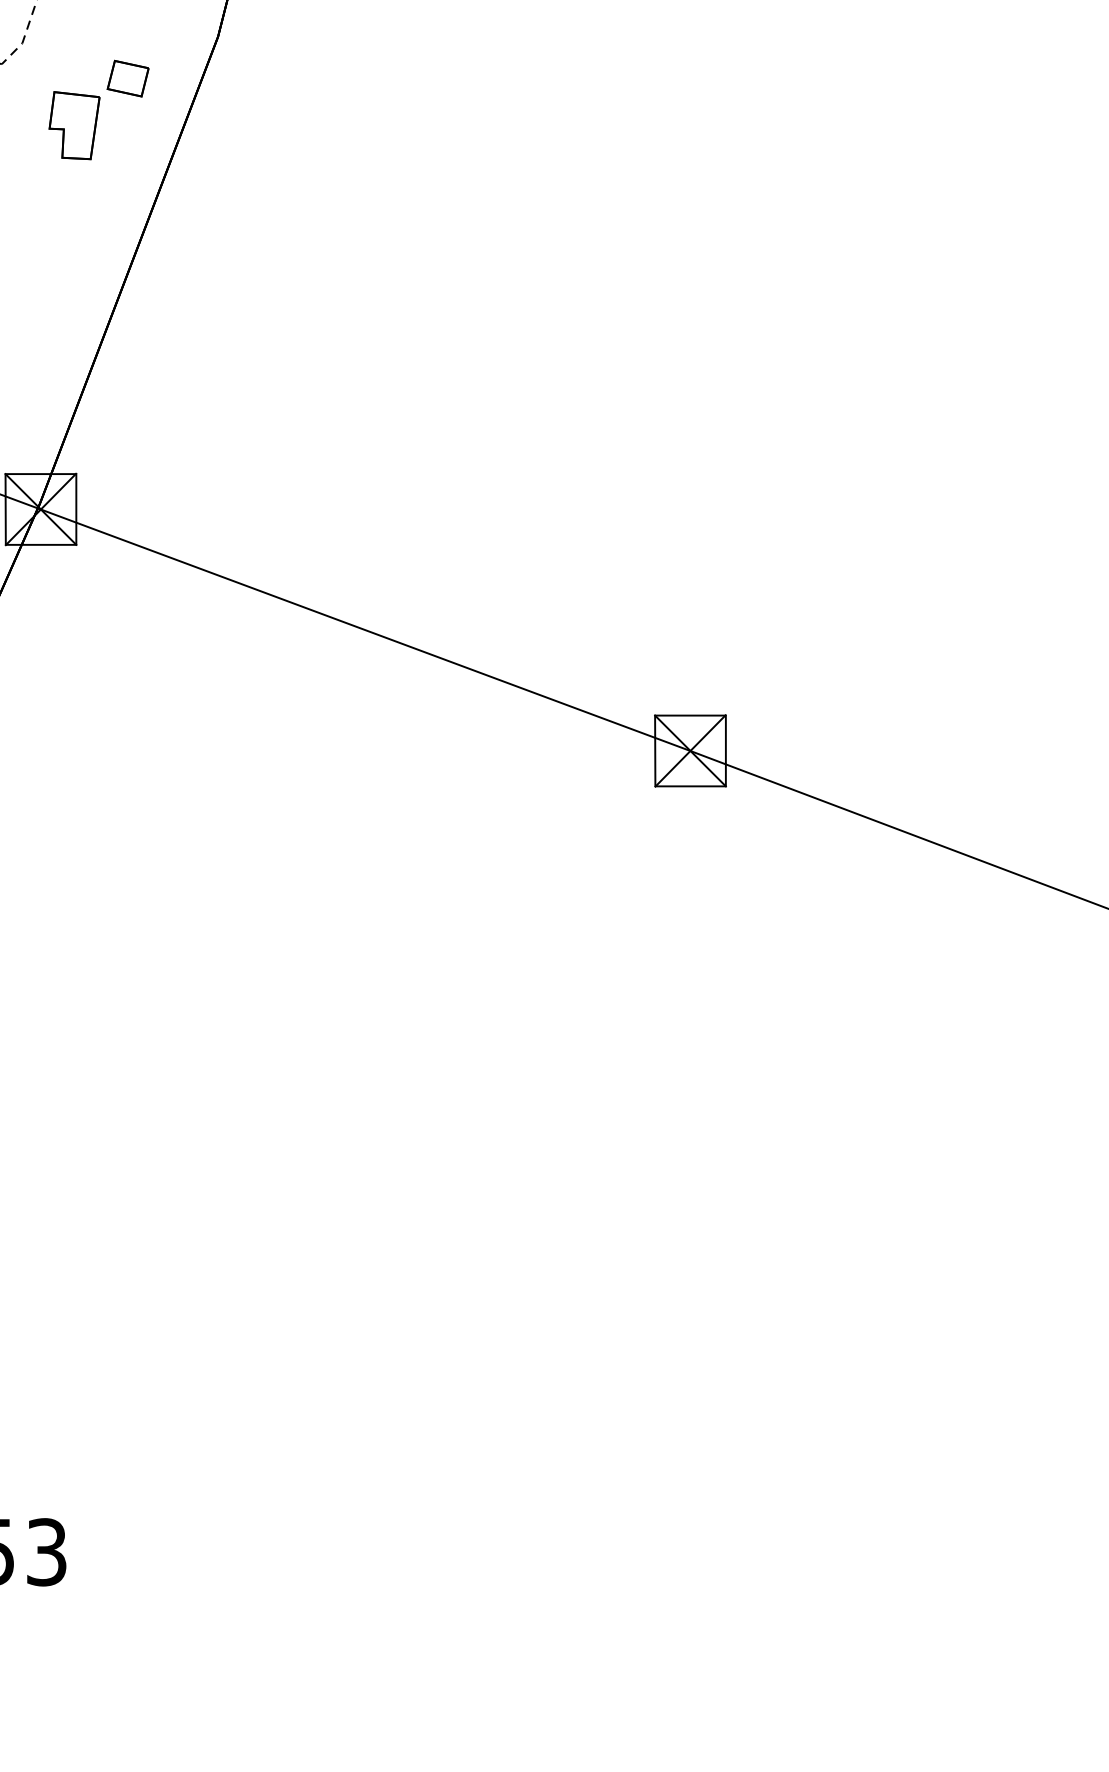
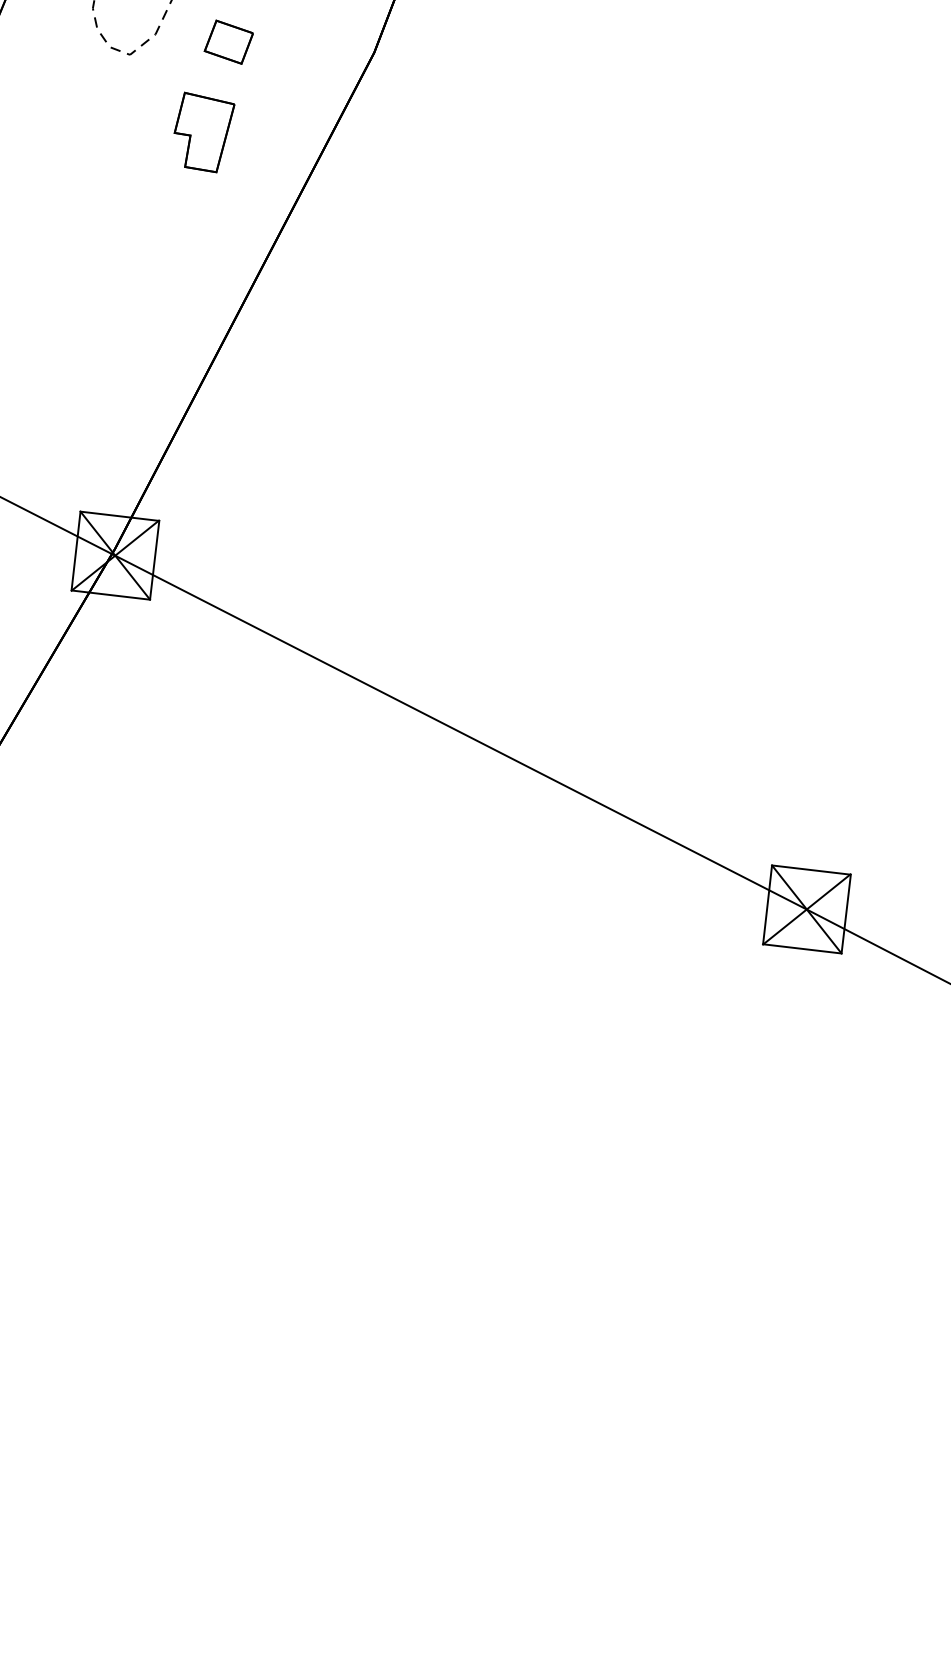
part: (127, 78) -> (228, 41), moved

